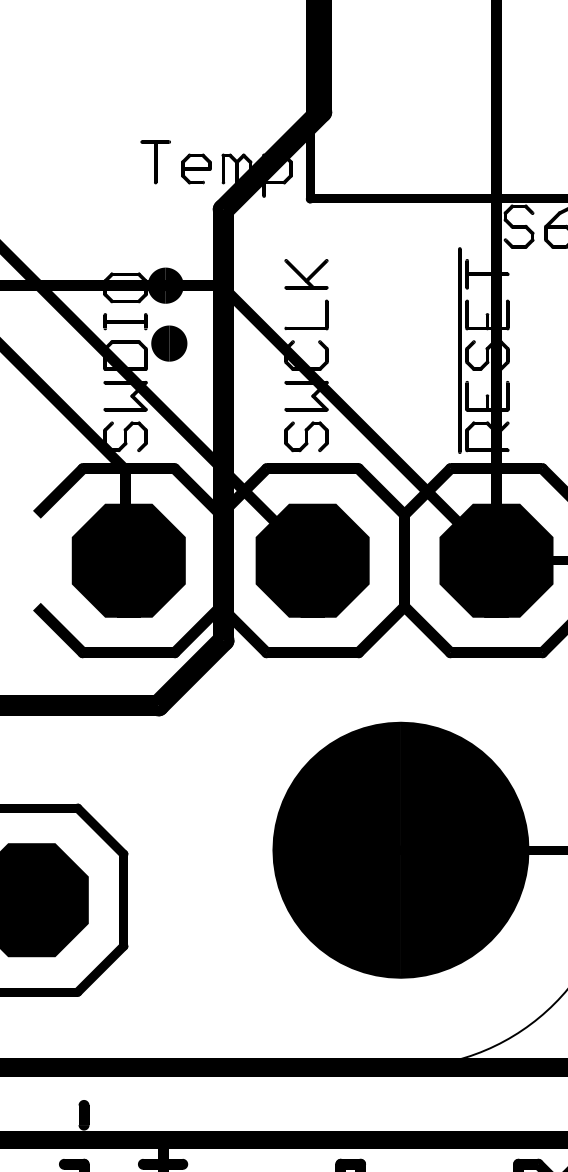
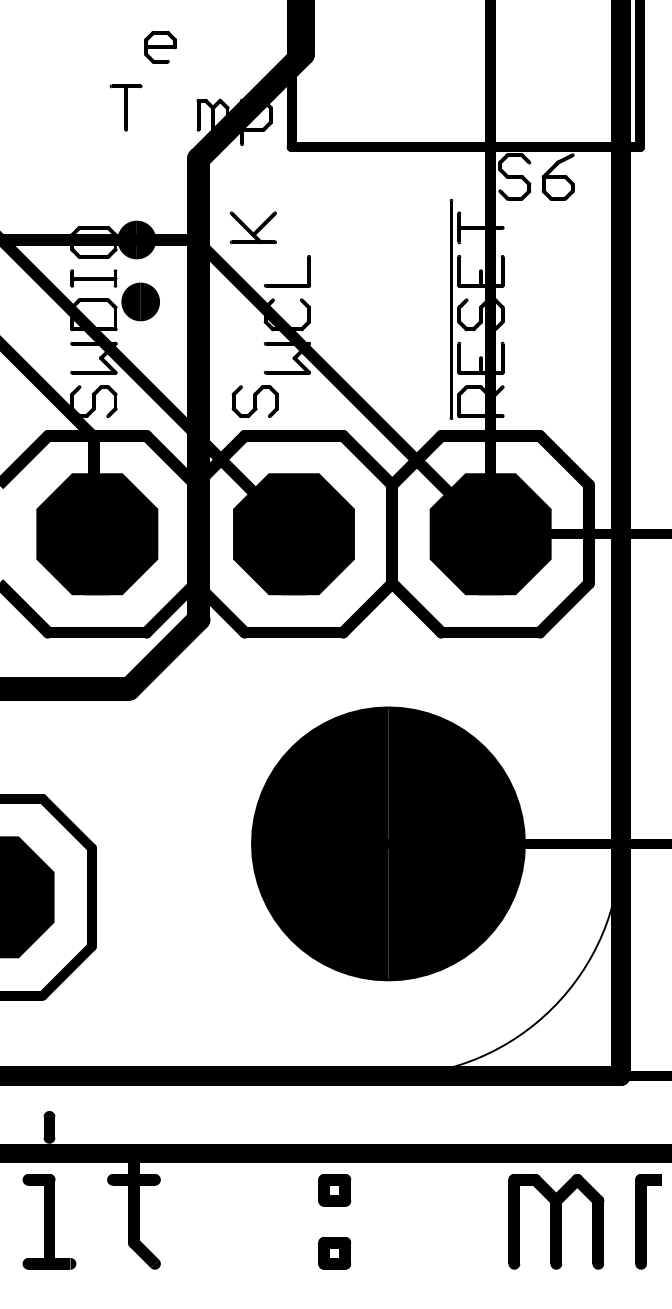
part: (196, 168) -> (160, 46), moved
part: (305, 273) -> (252, 227), moved
part: (305, 436) -> (254, 401), moved

